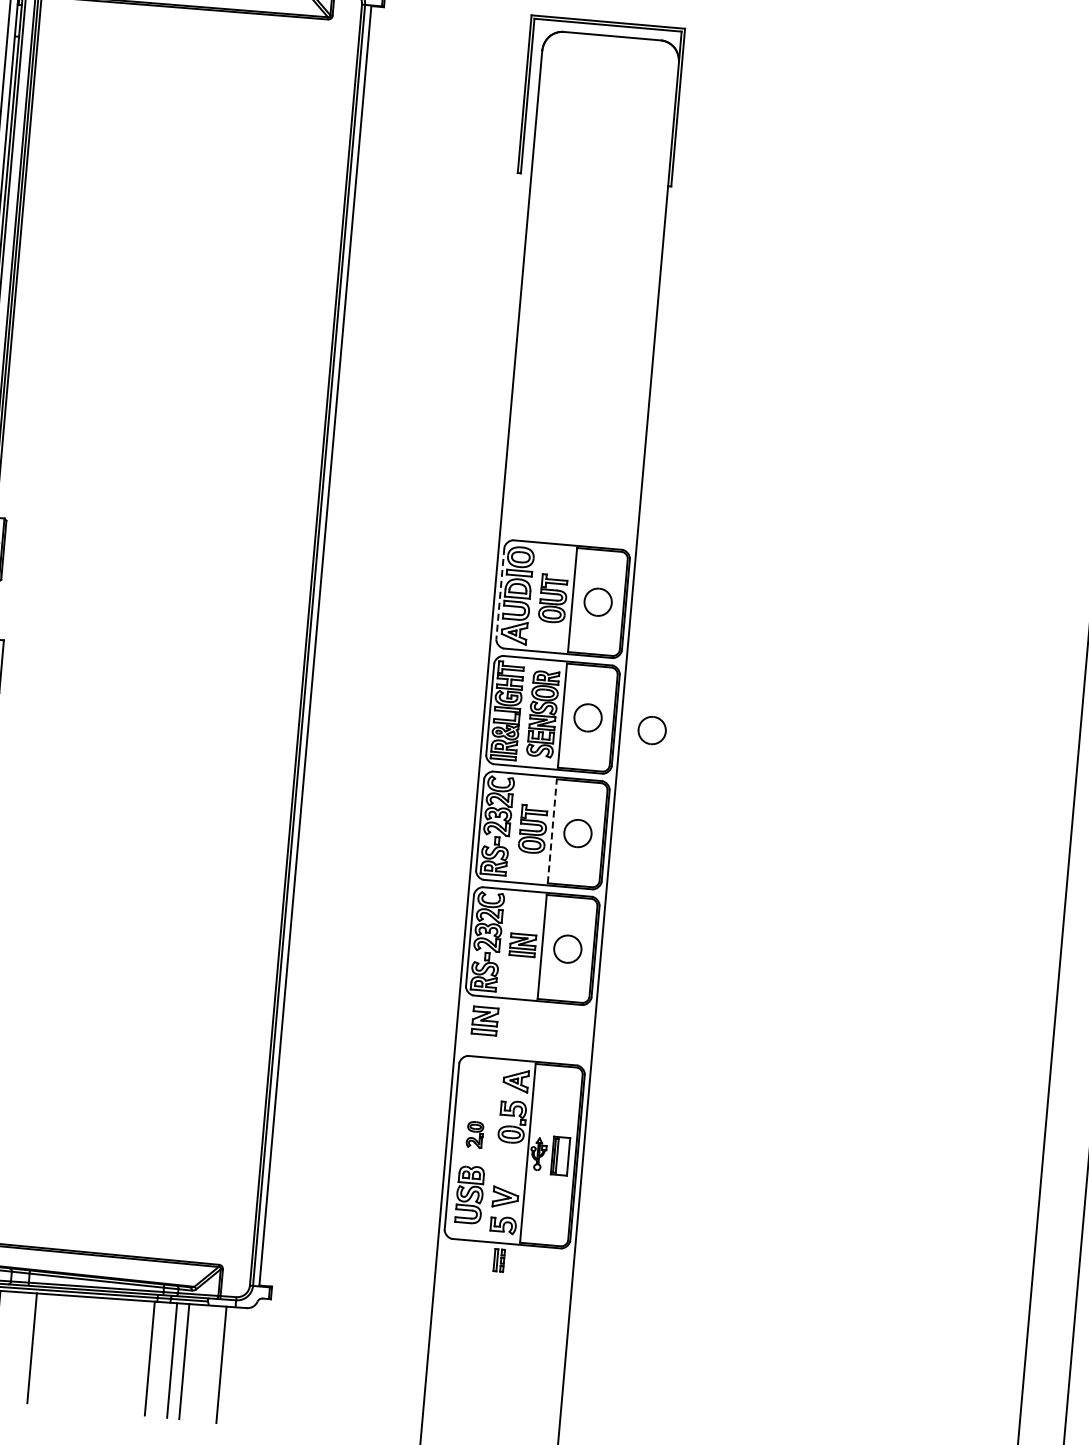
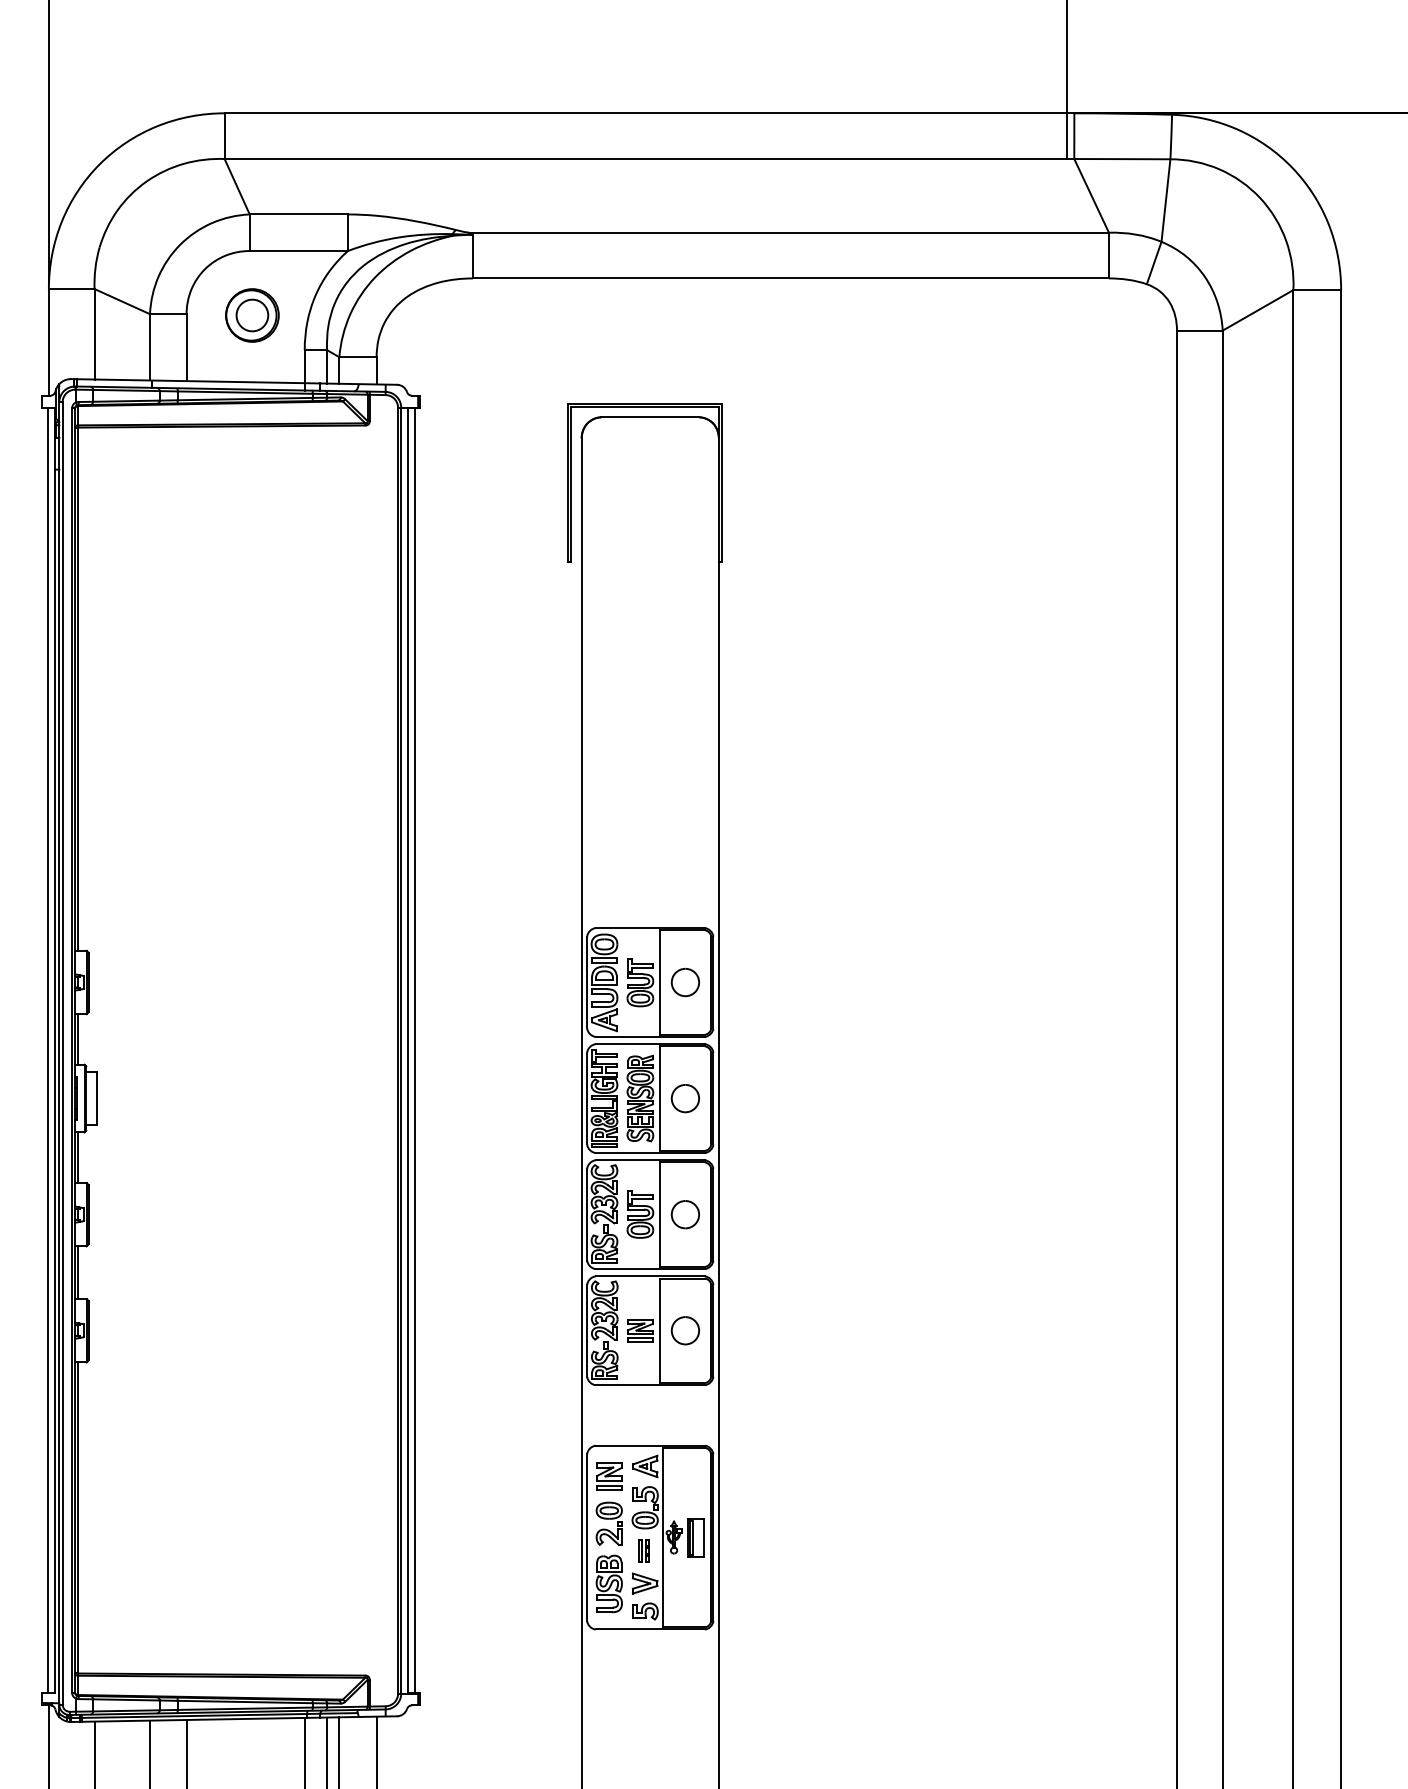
line: (500, 593) -> (587, 982), dashed -> solid
line: (322, 646) -> (414, 1050), added
part: (651, 730) -> (749, 1105), removed
line: (552, 831) -> (659, 1214), dashed -> solid
part: (485, 1021) -> (609, 1476), moved
part: (474, 1134) -> (608, 1523), size x1.67
part: (498, 1260) -> (643, 1550), moved

